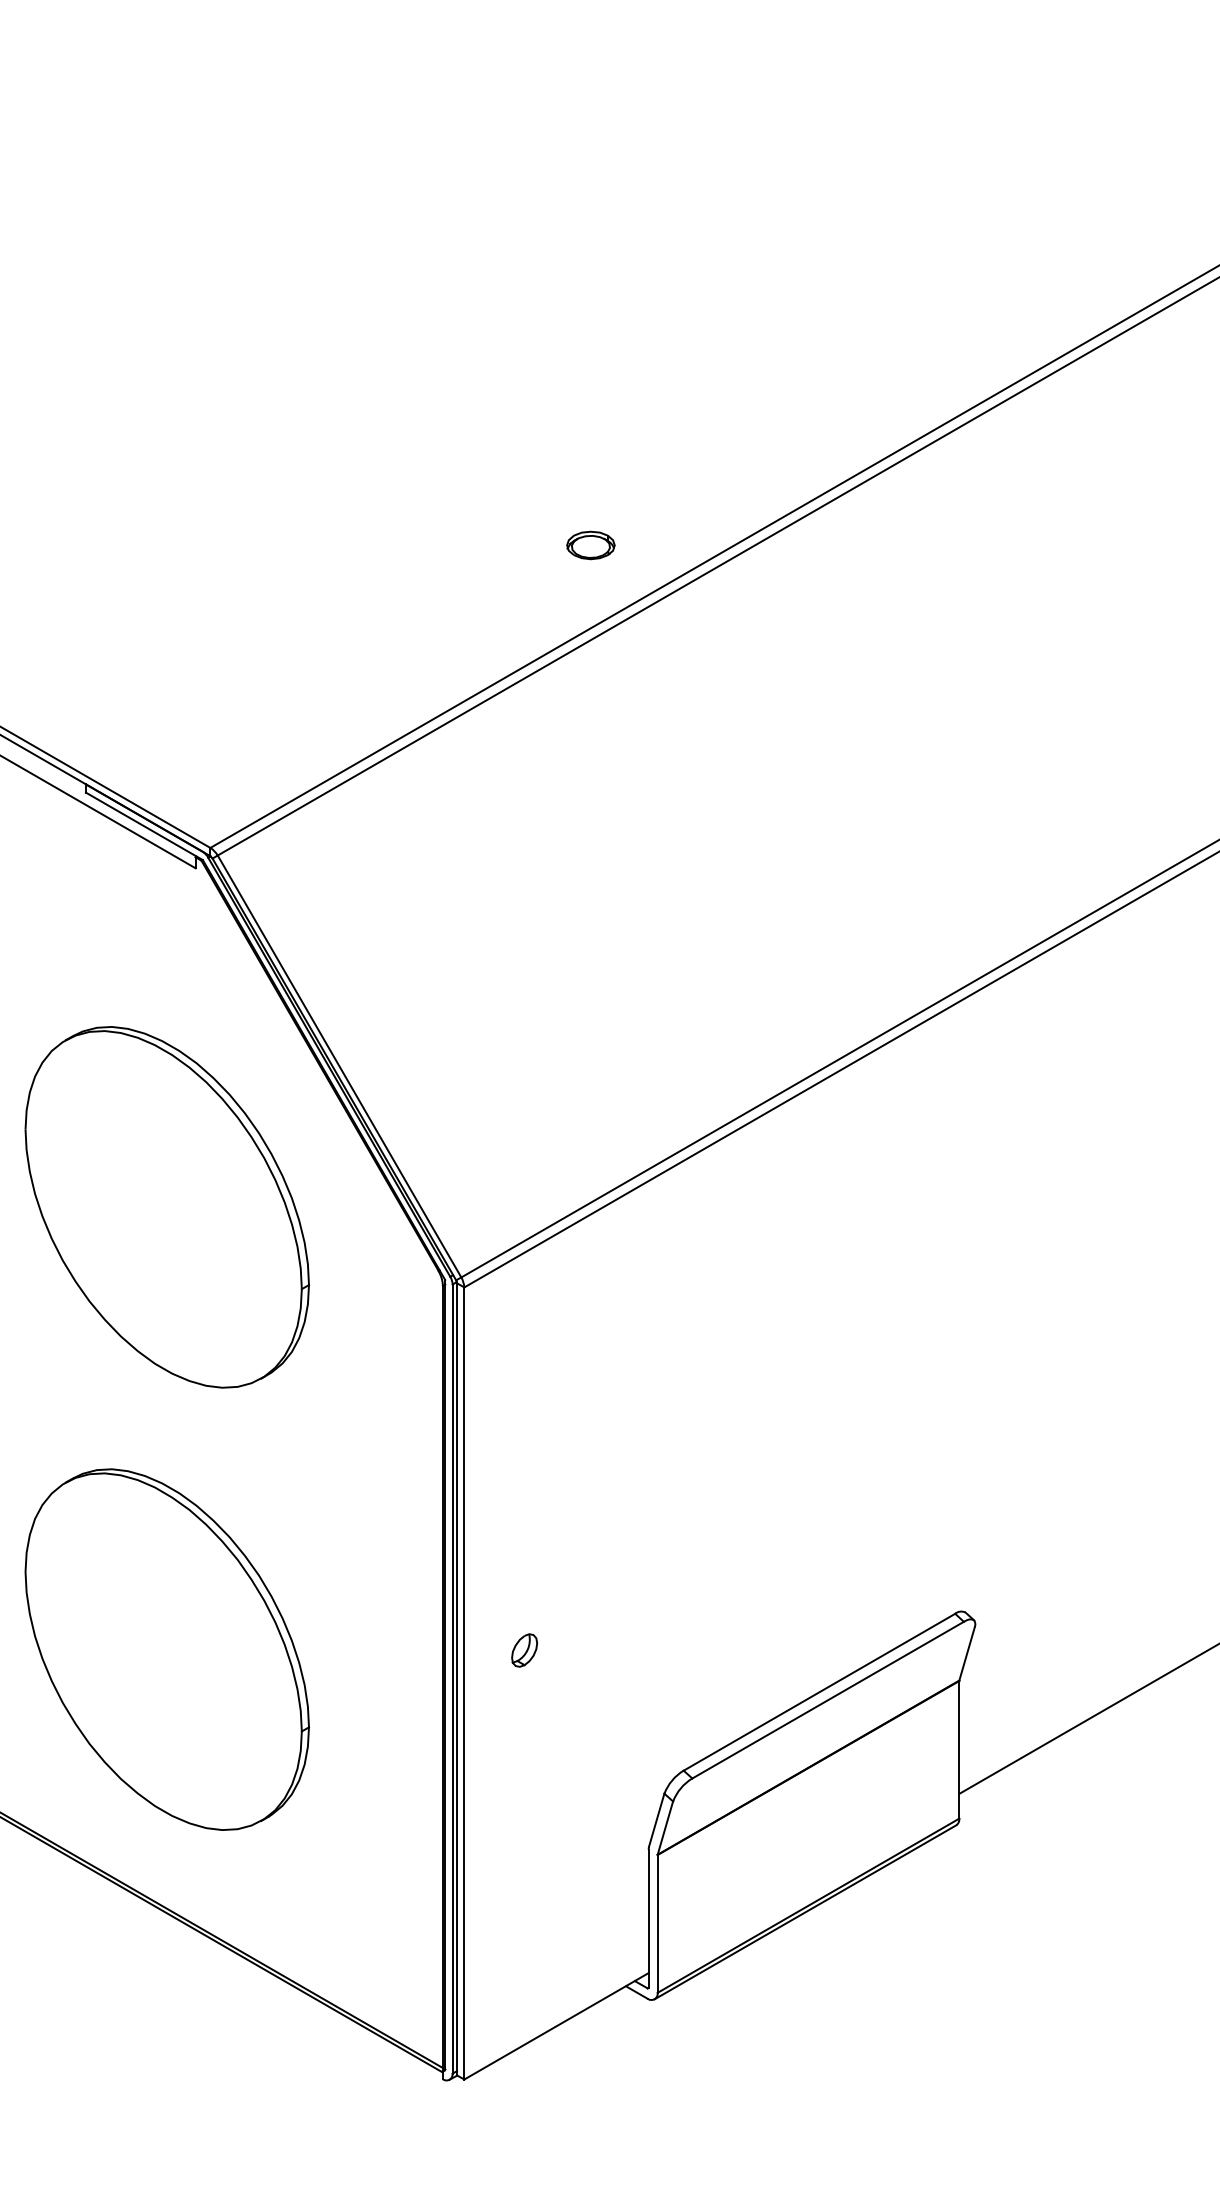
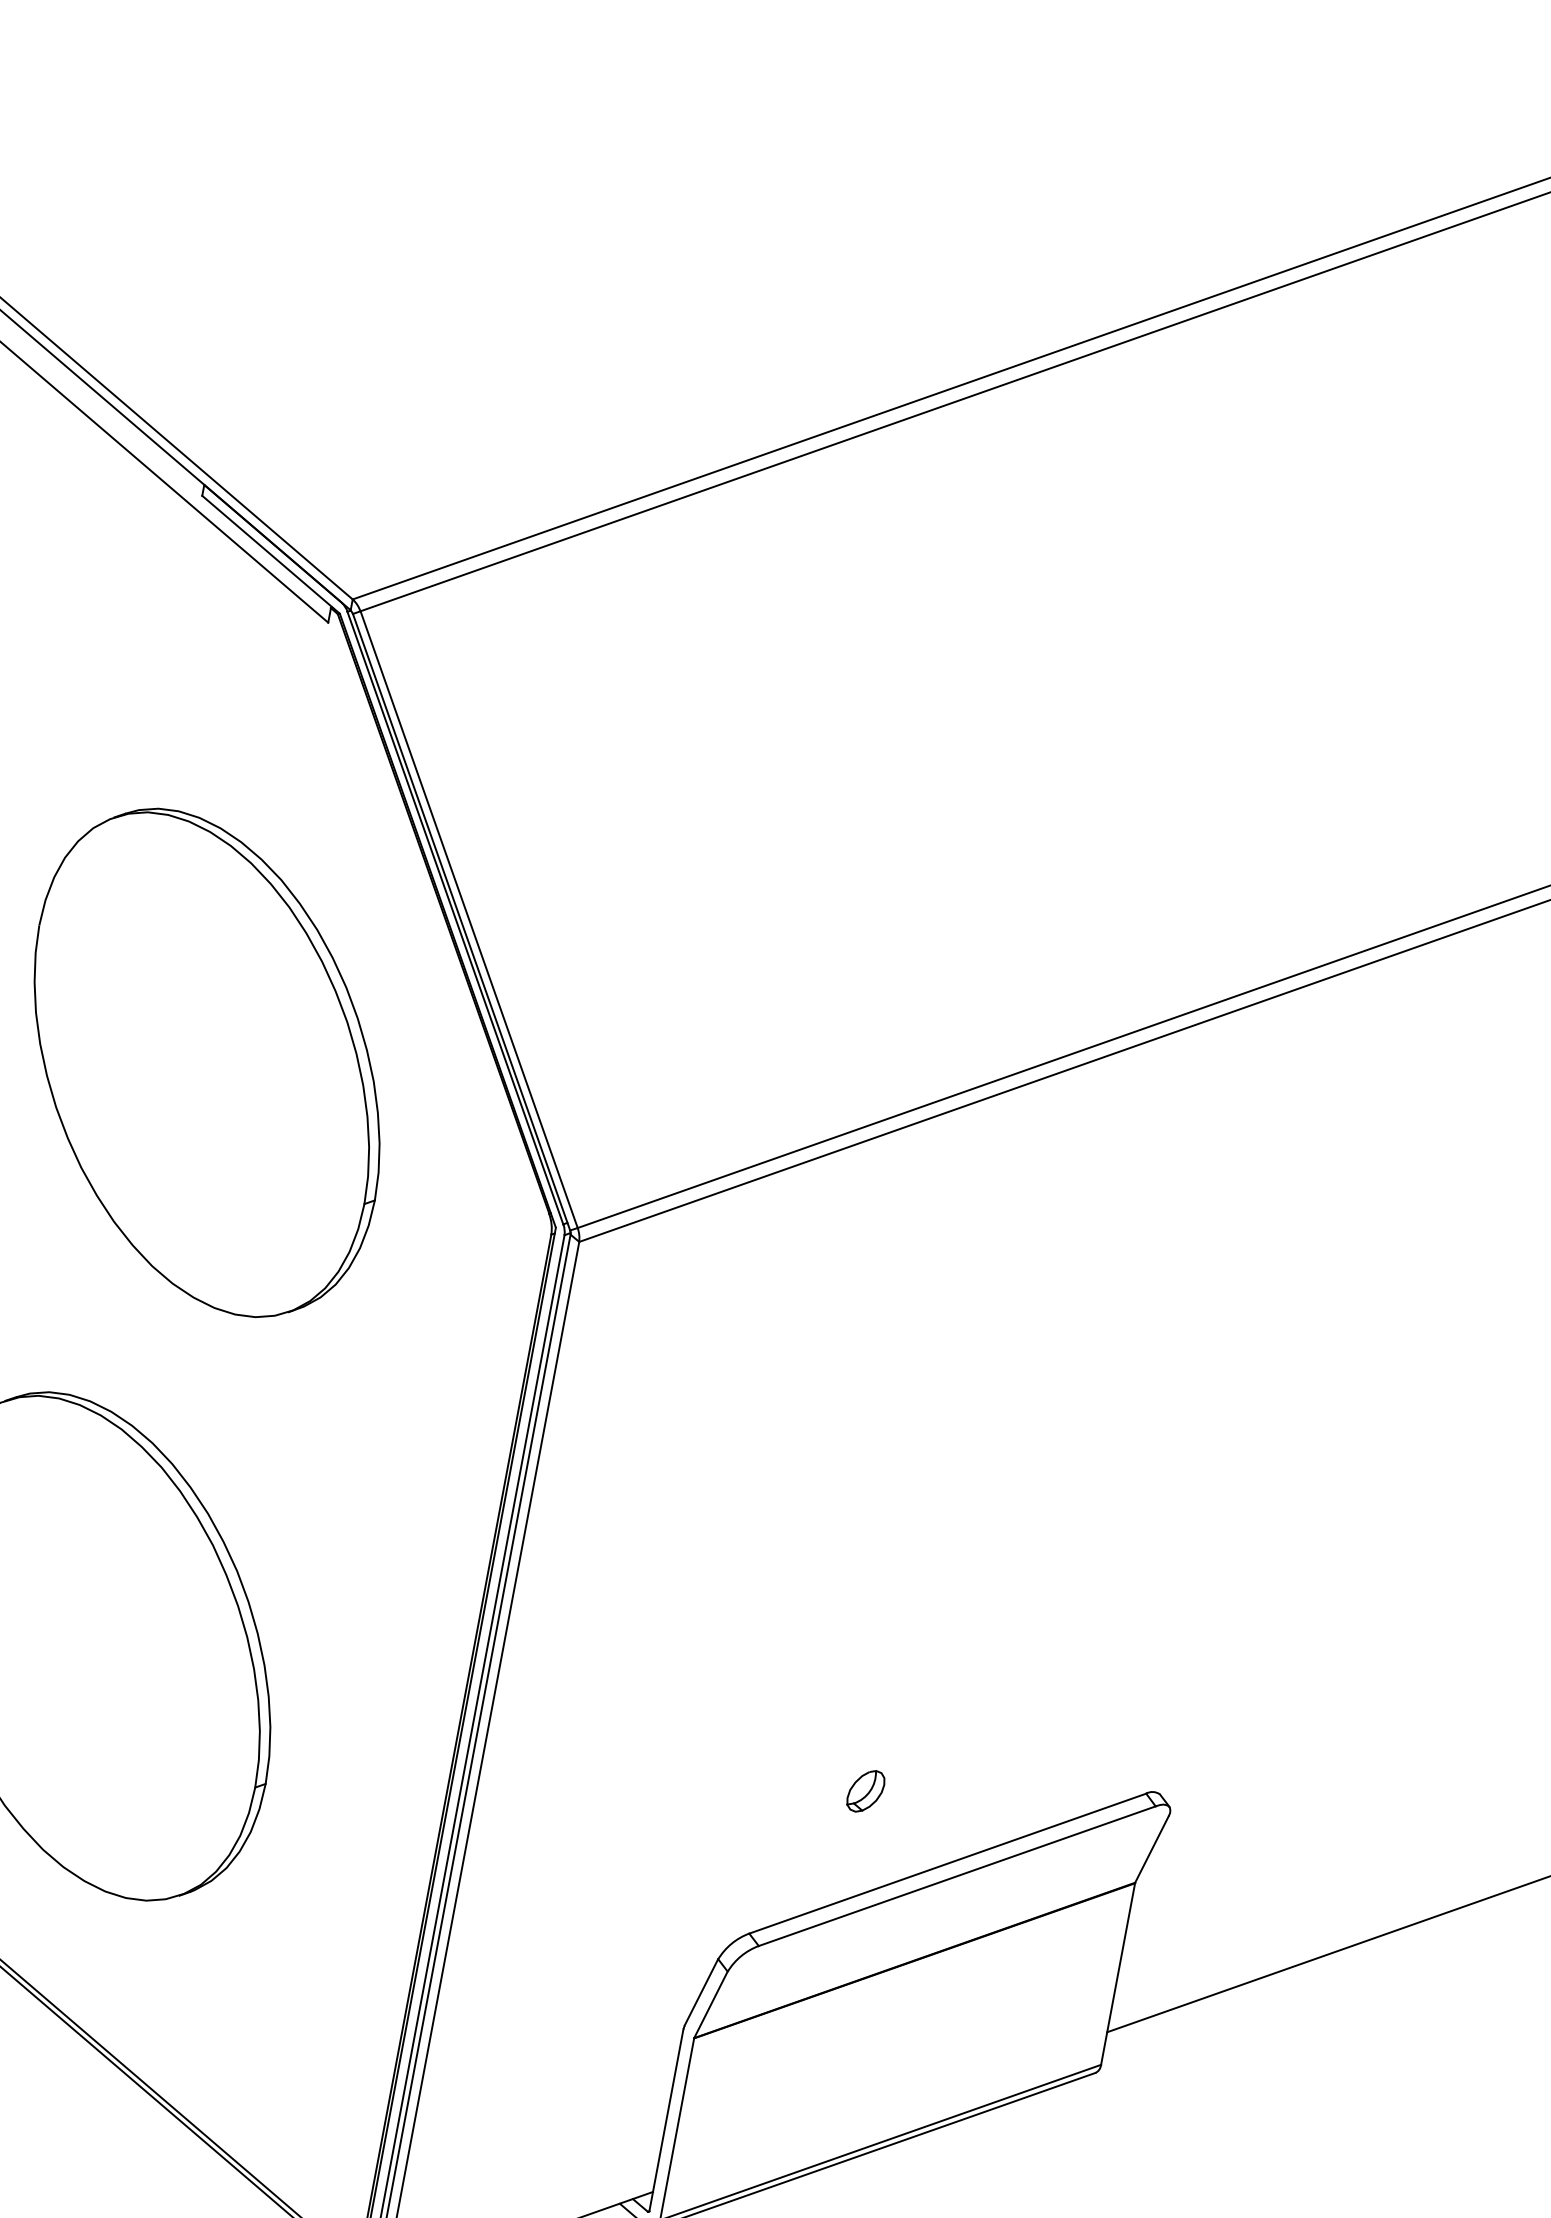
part: (590, 545) -> (928, 294), removed
part: (524, 1650) -> (865, 1791), moved

